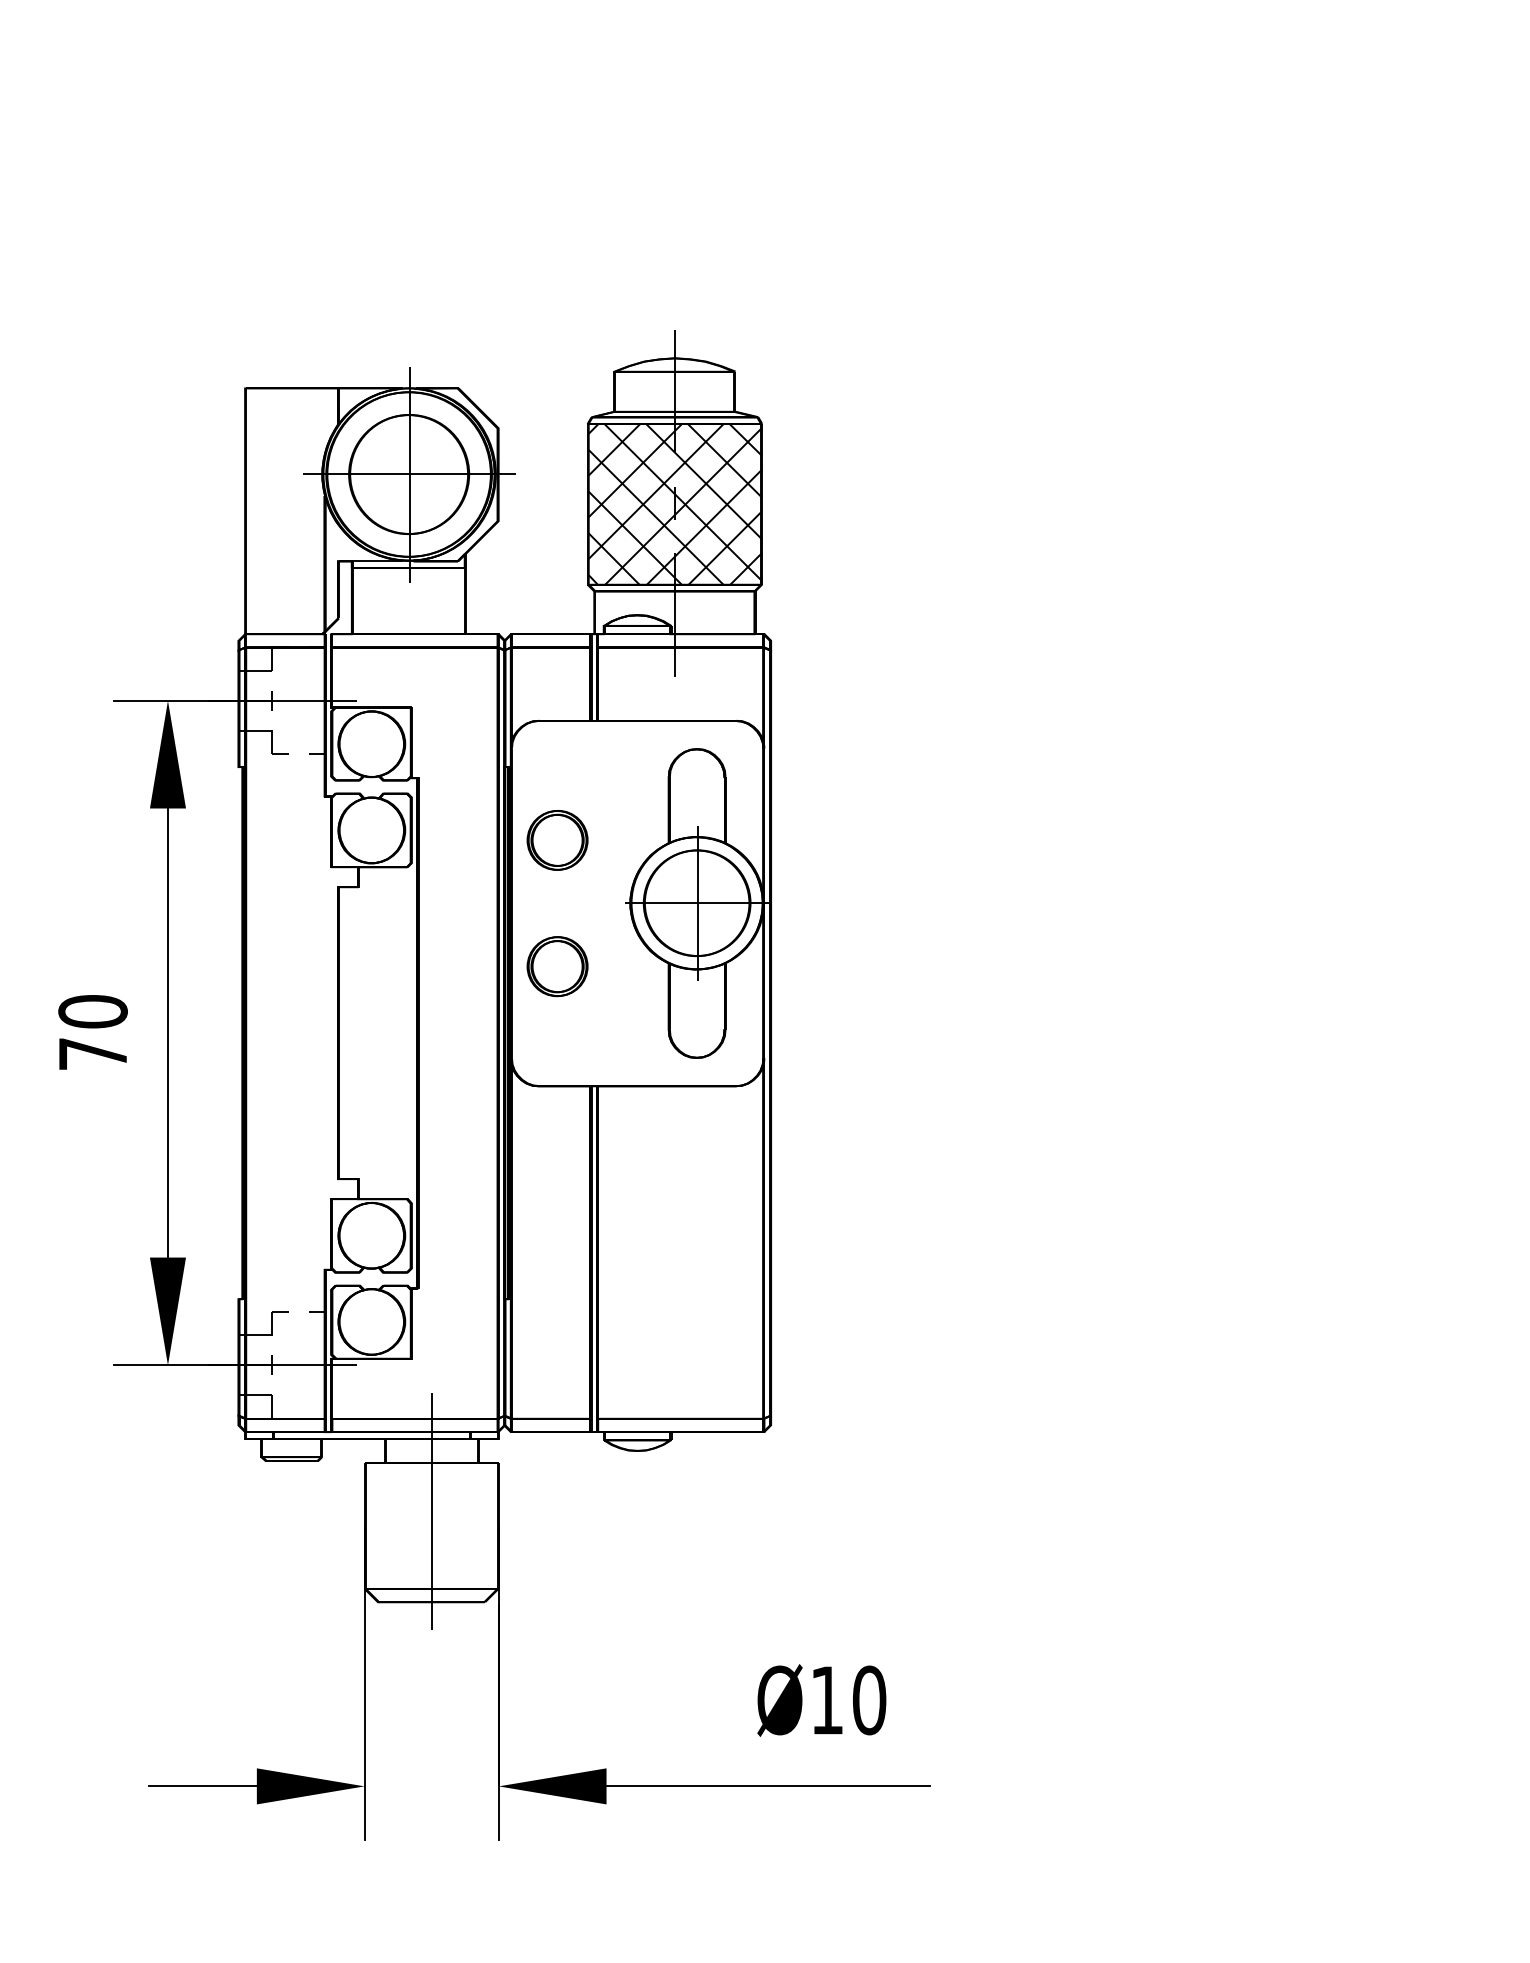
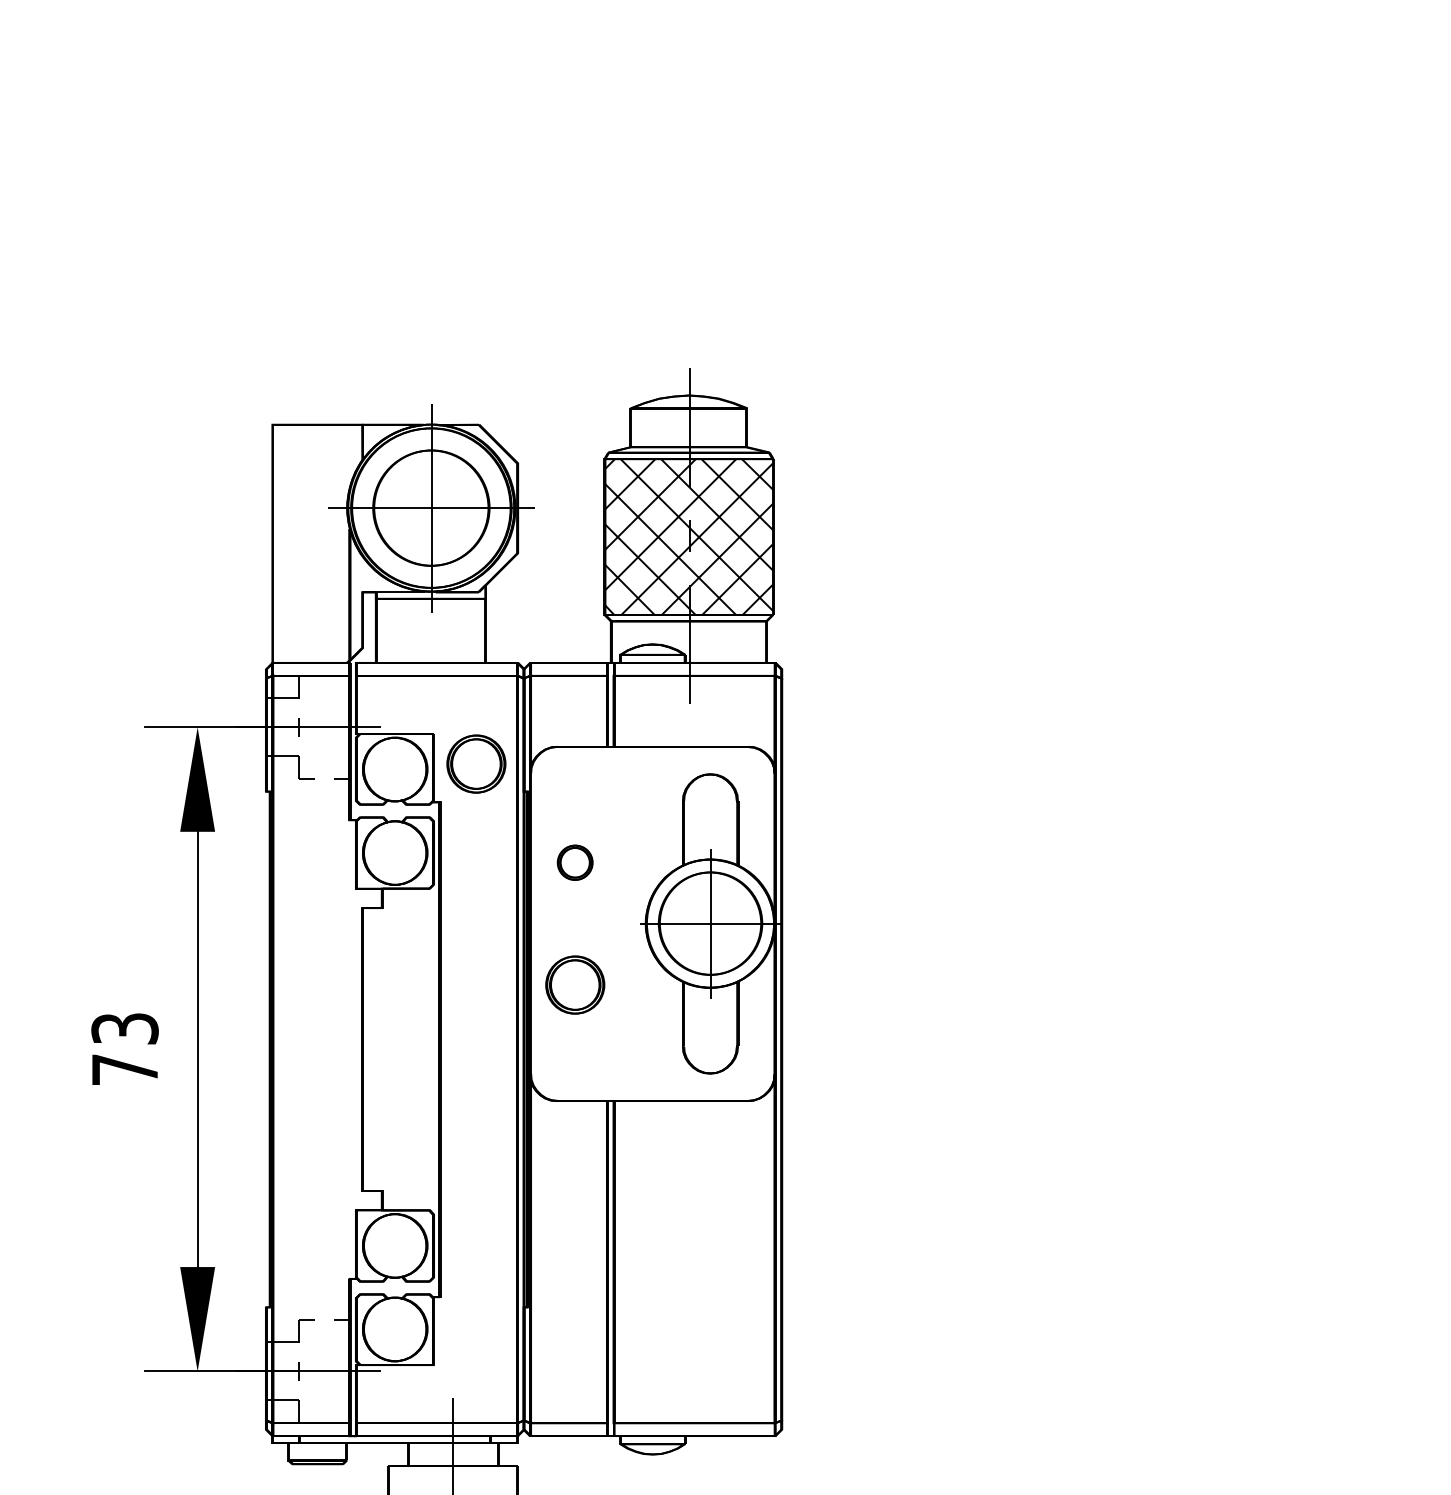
part: (455, 738) -> (476, 763), added
part: (557, 840) -> (575, 862), size x0.6
text: (92, 1011) -> (124, 1028), 70 -> 73

